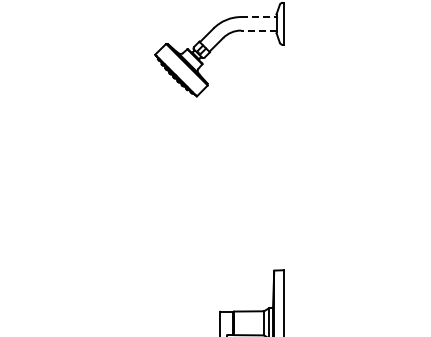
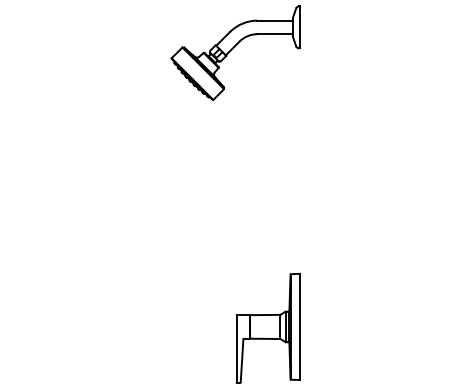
line: (259, 16) -> (275, 20), dashed -> solid
line: (259, 30) -> (275, 34), dashed -> solid

